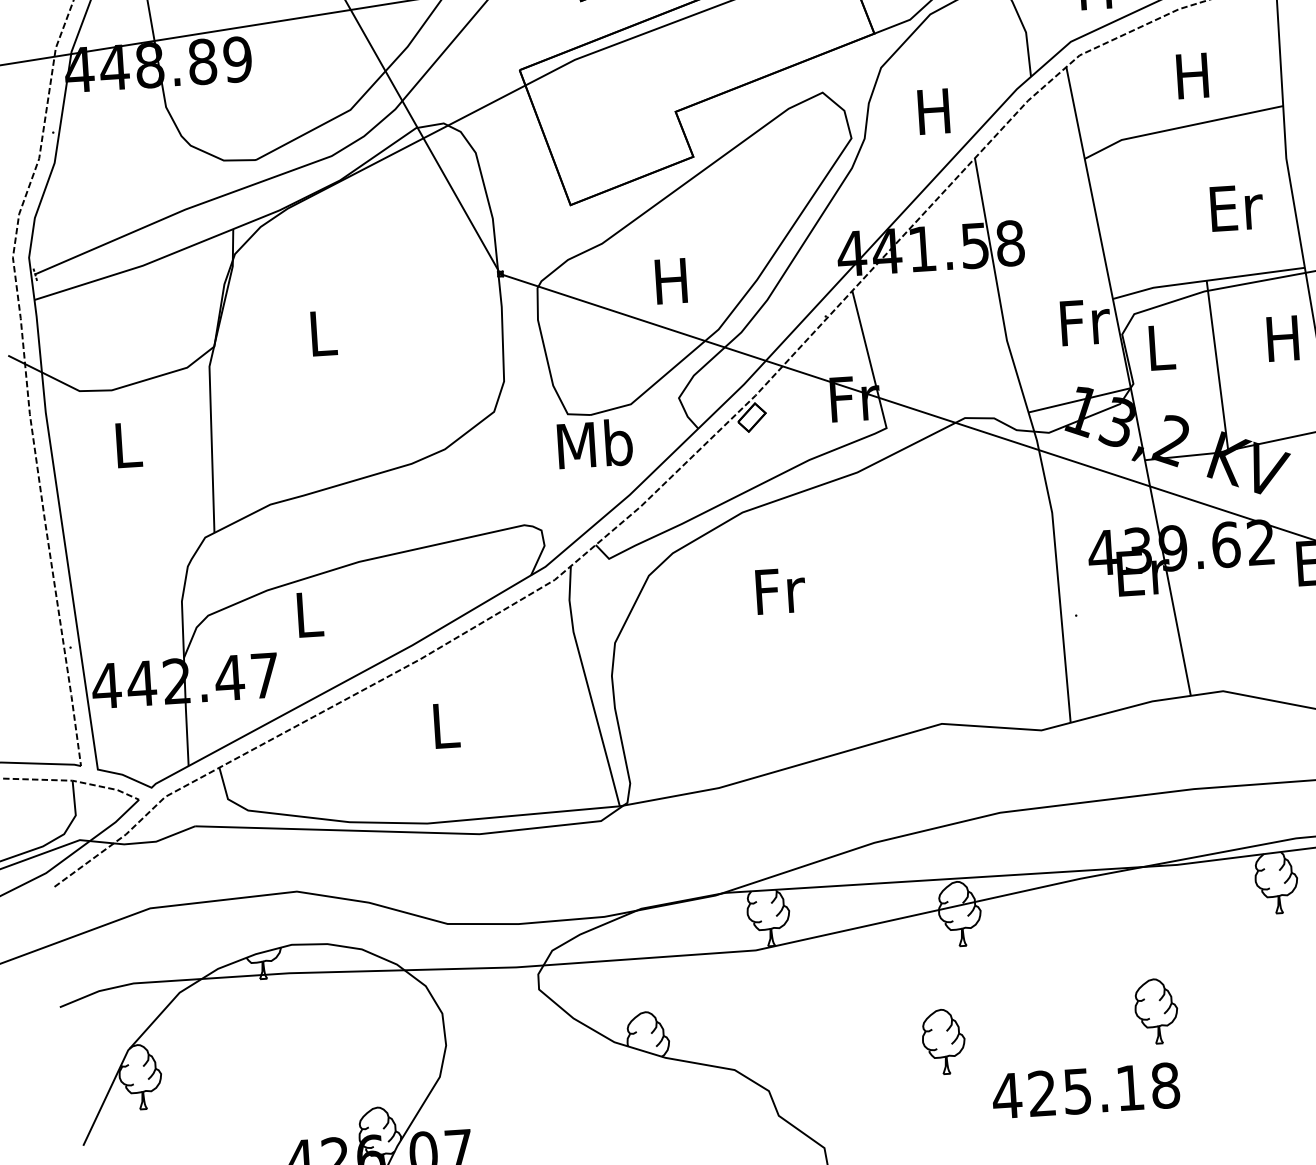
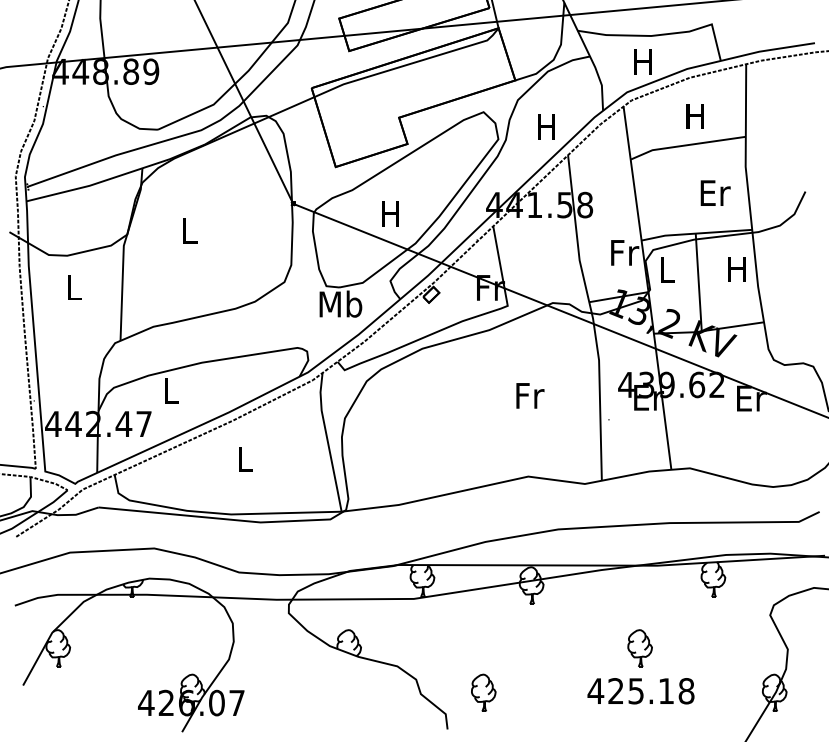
text: (780, 590) -> (530, 395), moved
part: (943, 1040) -> (483, 692), moved
text: (1085, 1091) -> (640, 691), moved

